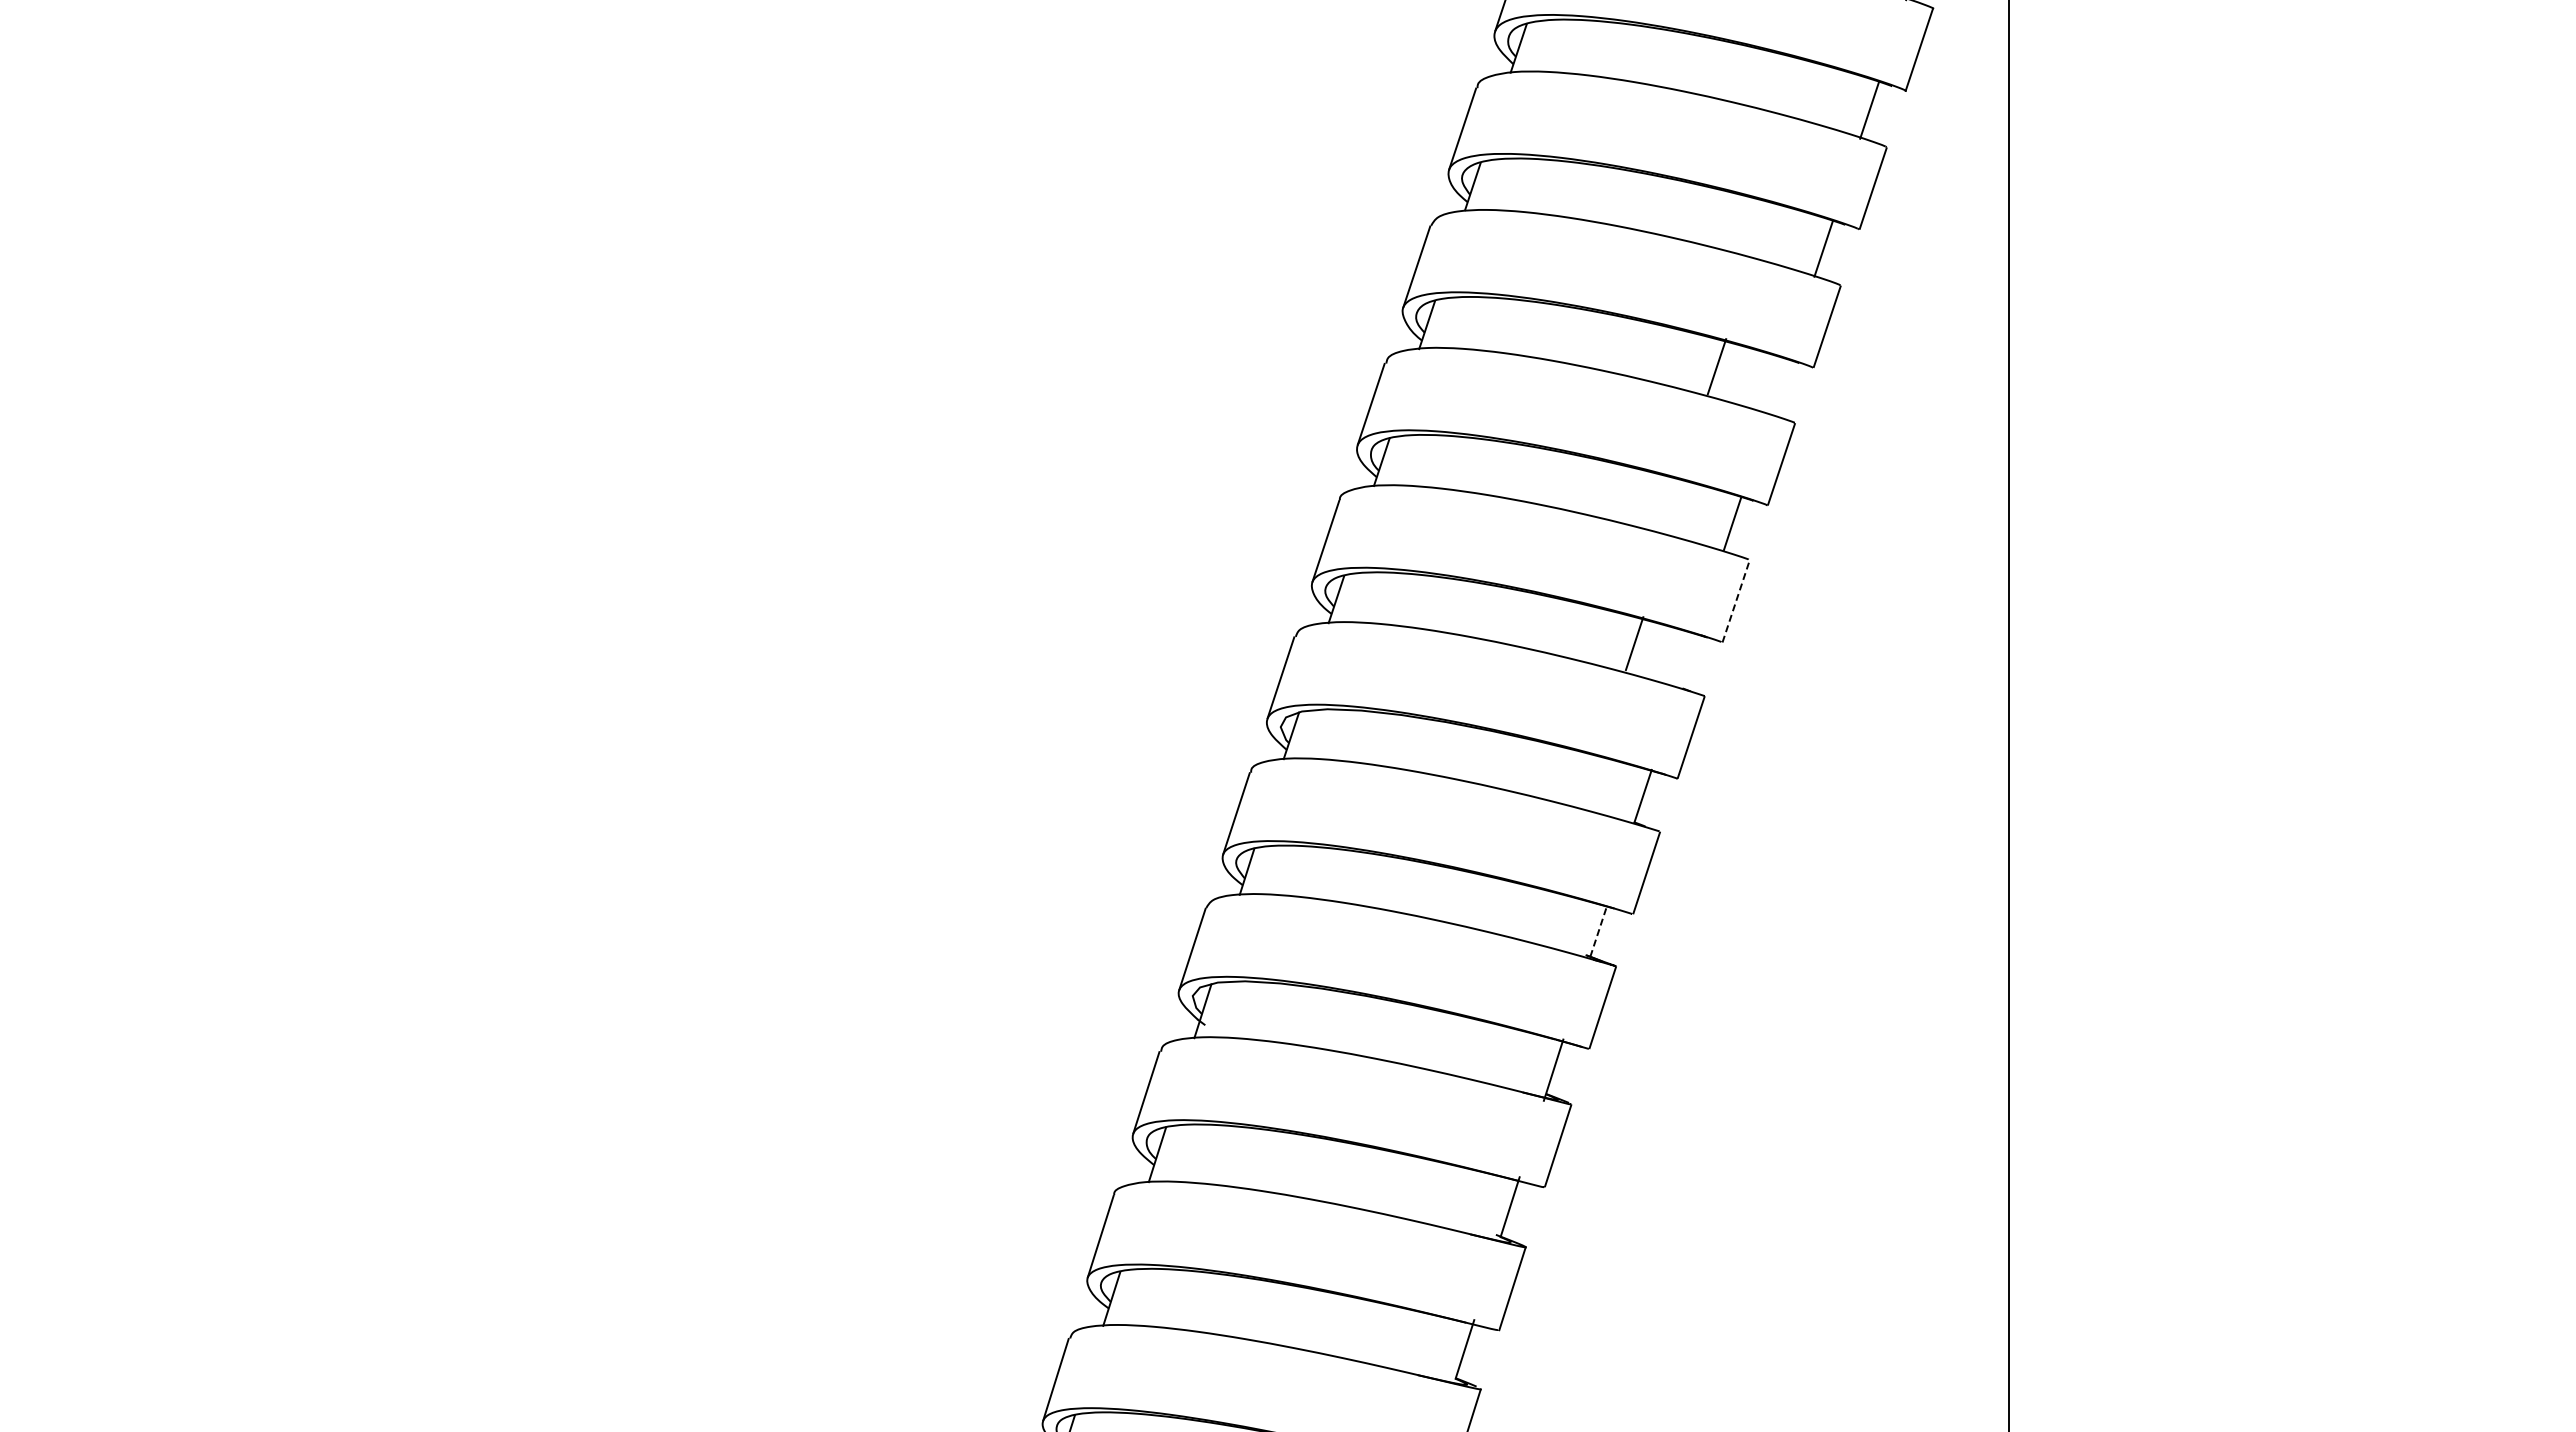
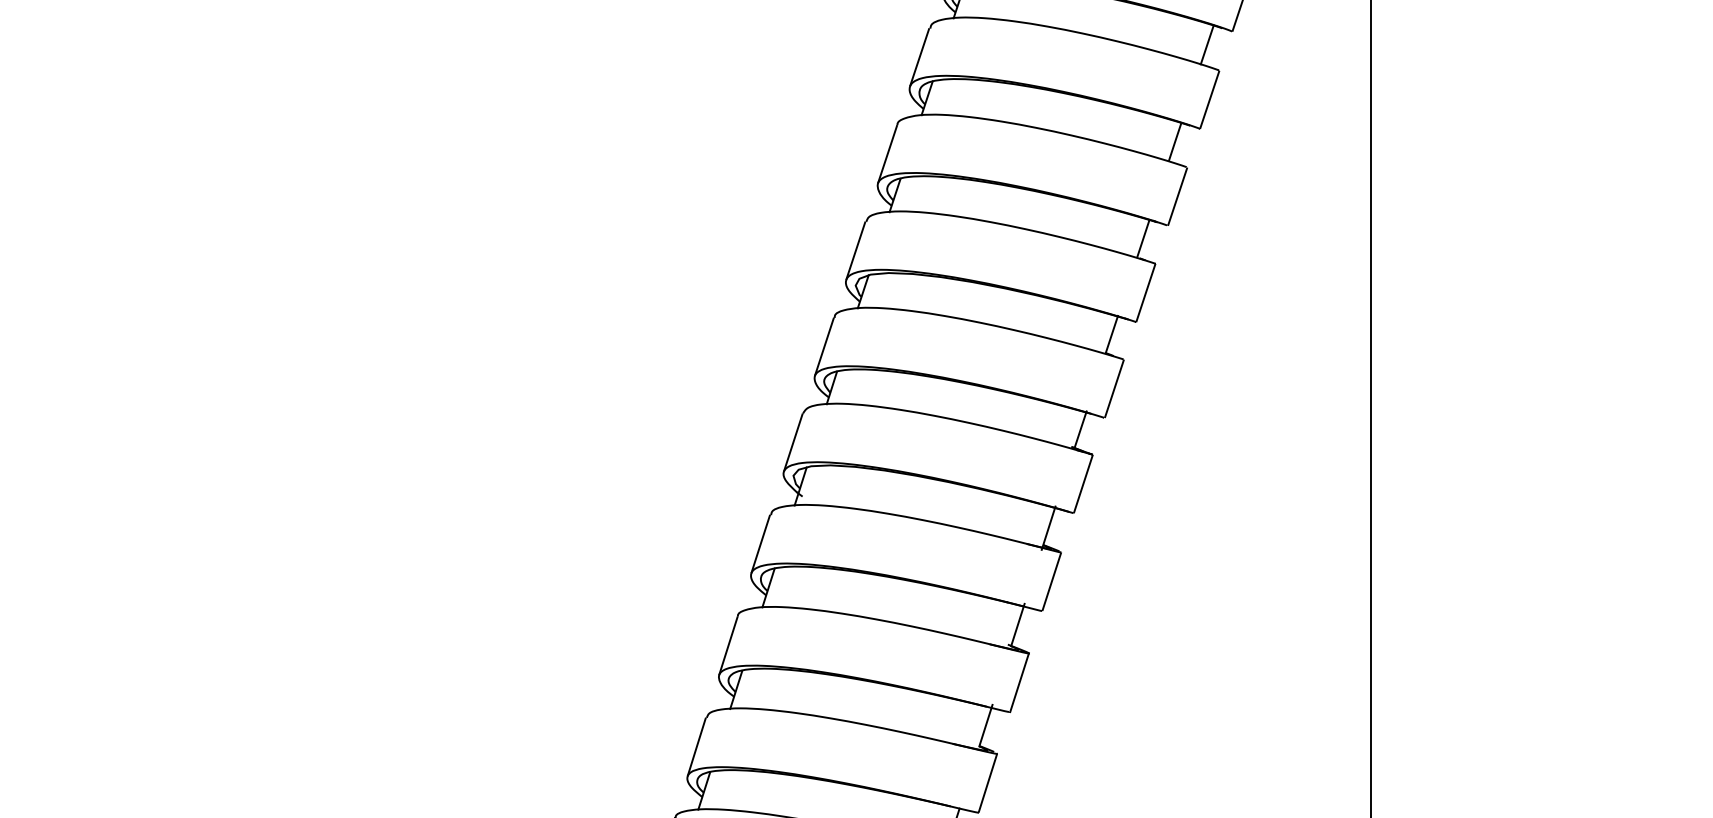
line: (1716, 366) -> (1206, 44), moved
line: (1736, 601) -> (1177, 196), dashed -> solid
line: (1634, 643) -> (1143, 238), moved
line: (1599, 930) -> (1081, 429), dashed -> solid

